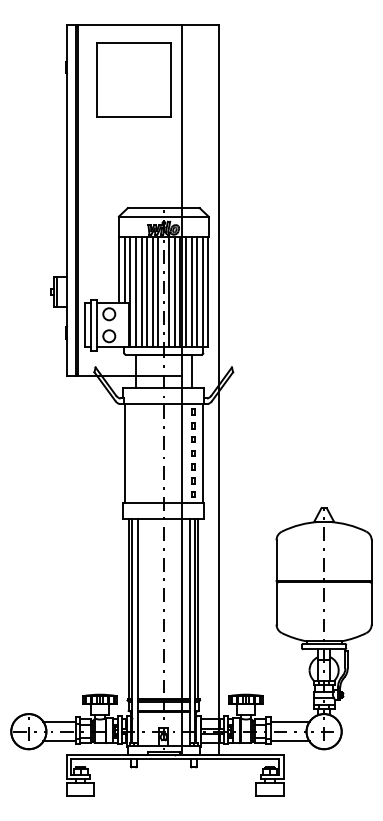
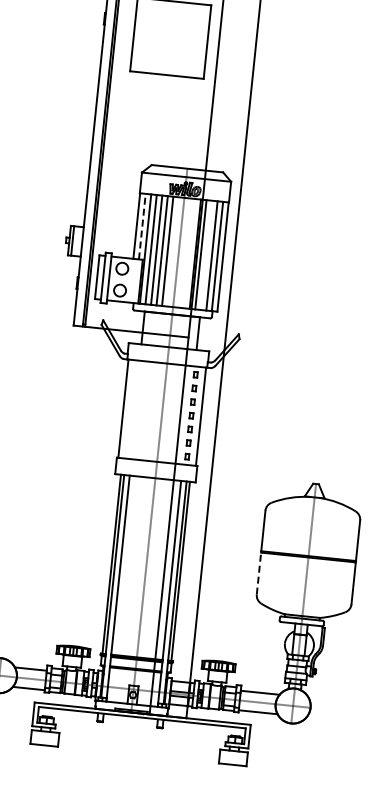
line: (124, 270) -> (141, 226), solid -> dashed
line: (158, 292) -> (173, 252), removed
line: (169, 292) -> (184, 253), removed
line: (174, 292) -> (189, 253), removed
line: (191, 292) -> (206, 255), removed
line: (276, 602) -> (259, 572), solid -> dashed

